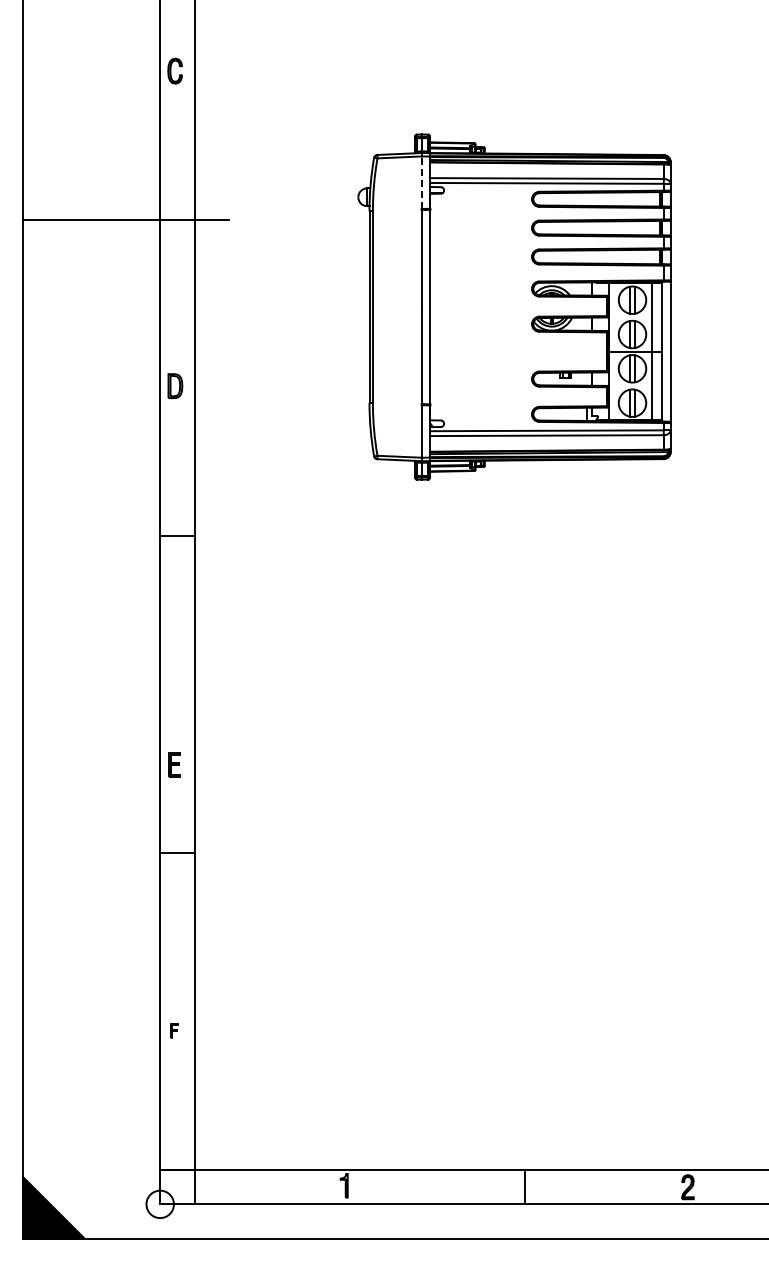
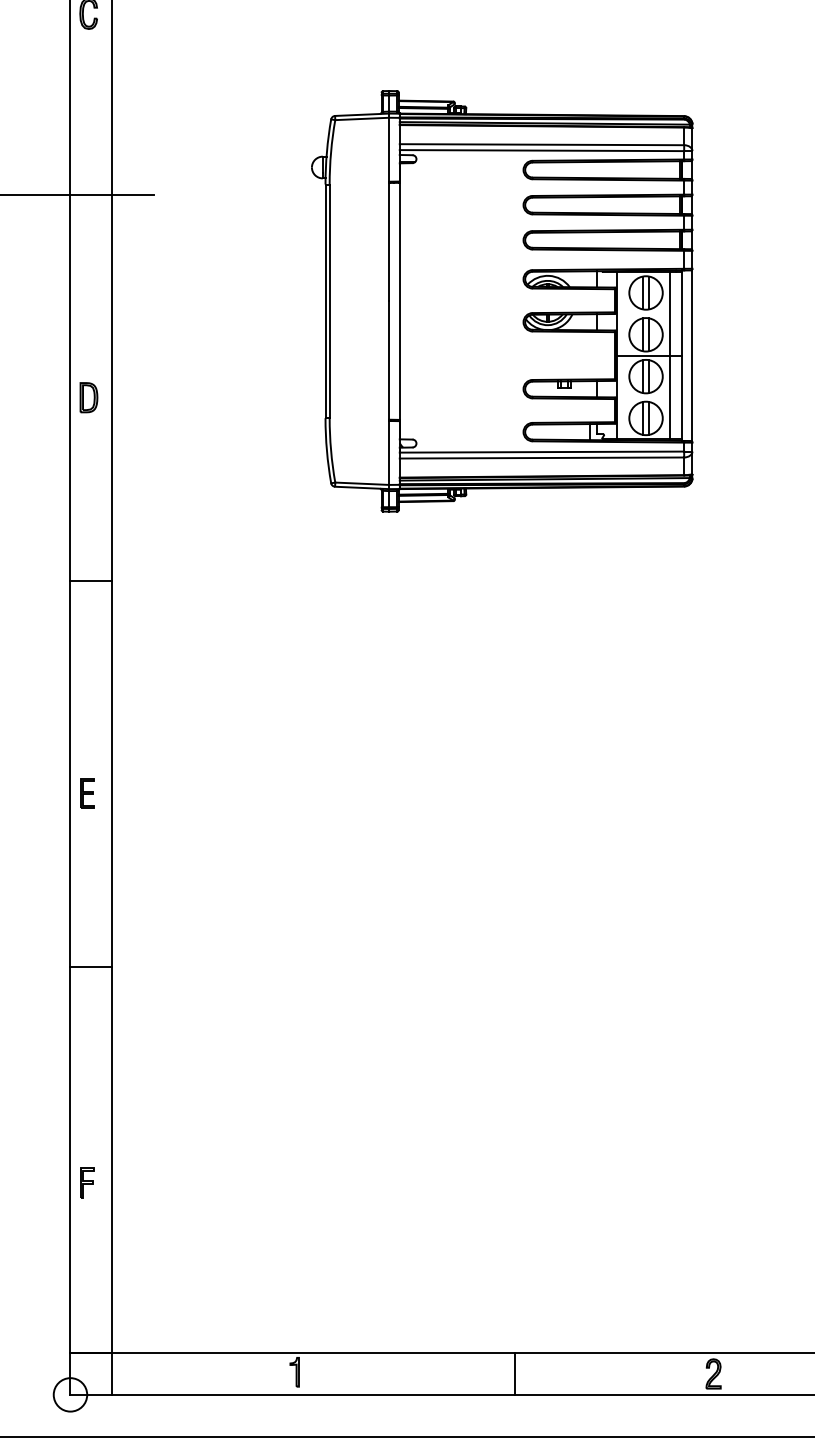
line: (421, 182) -> (388, 149), dashed -> solid
part: (174, 764) -> (87, 792), moved
part: (174, 1030) -> (87, 1182), size x1.67

